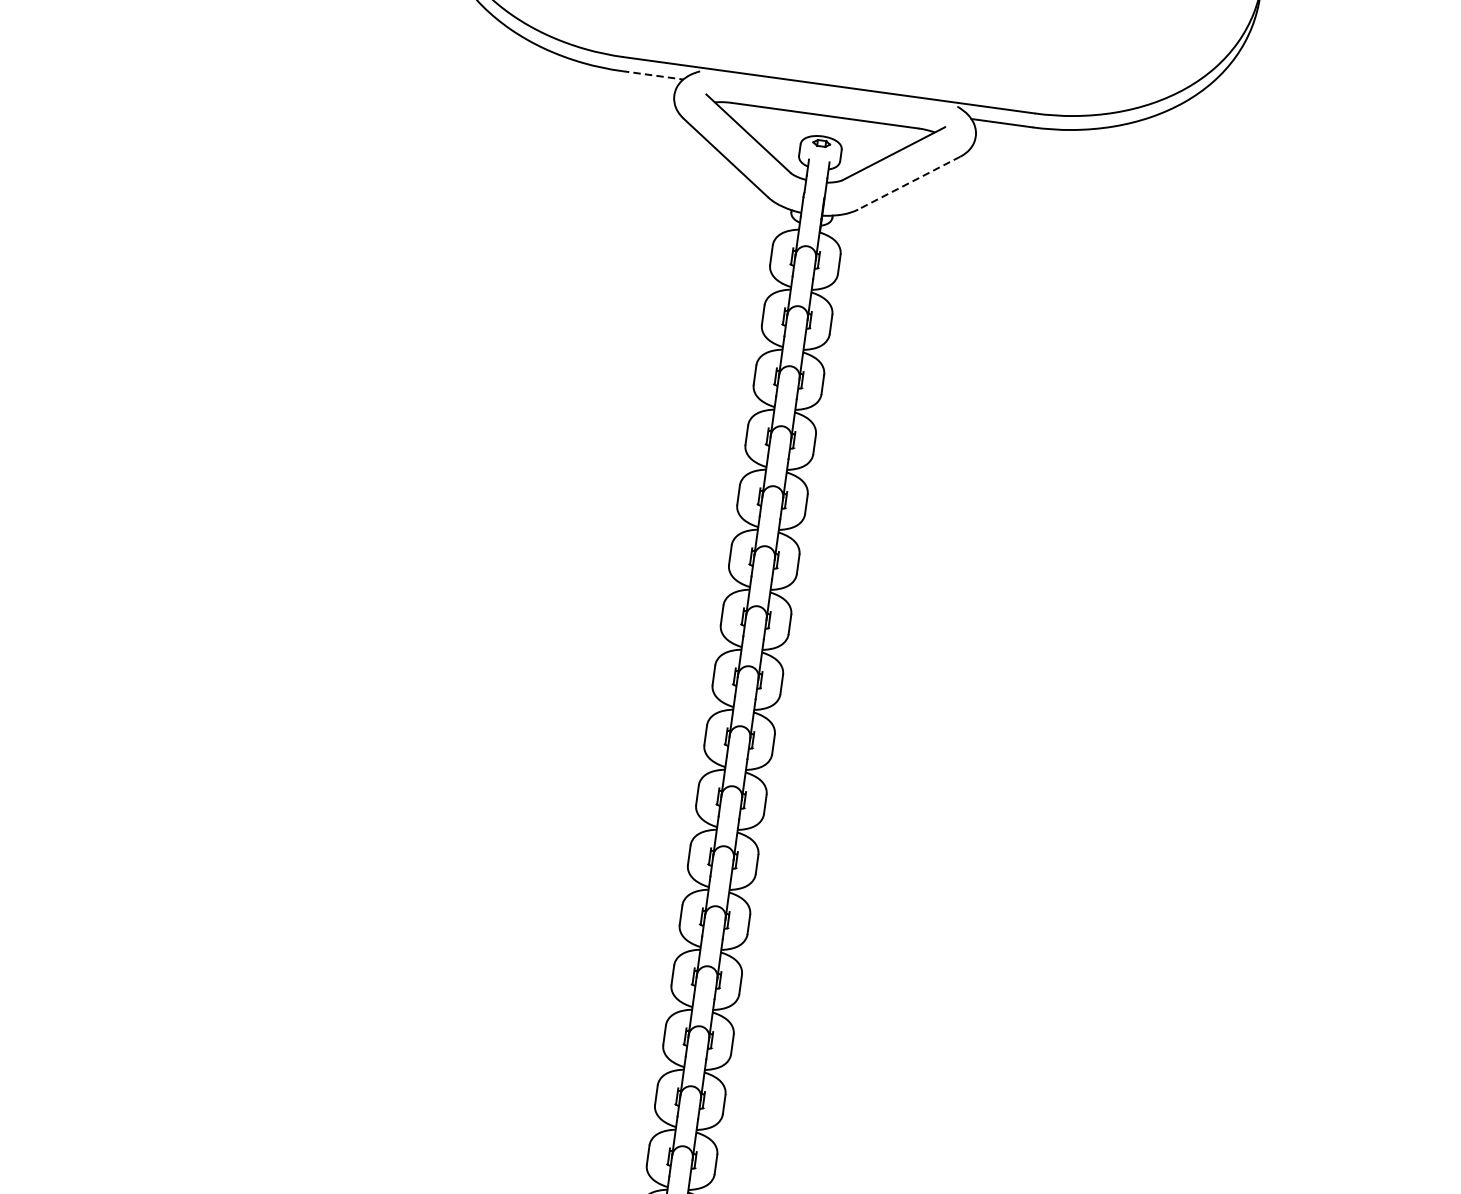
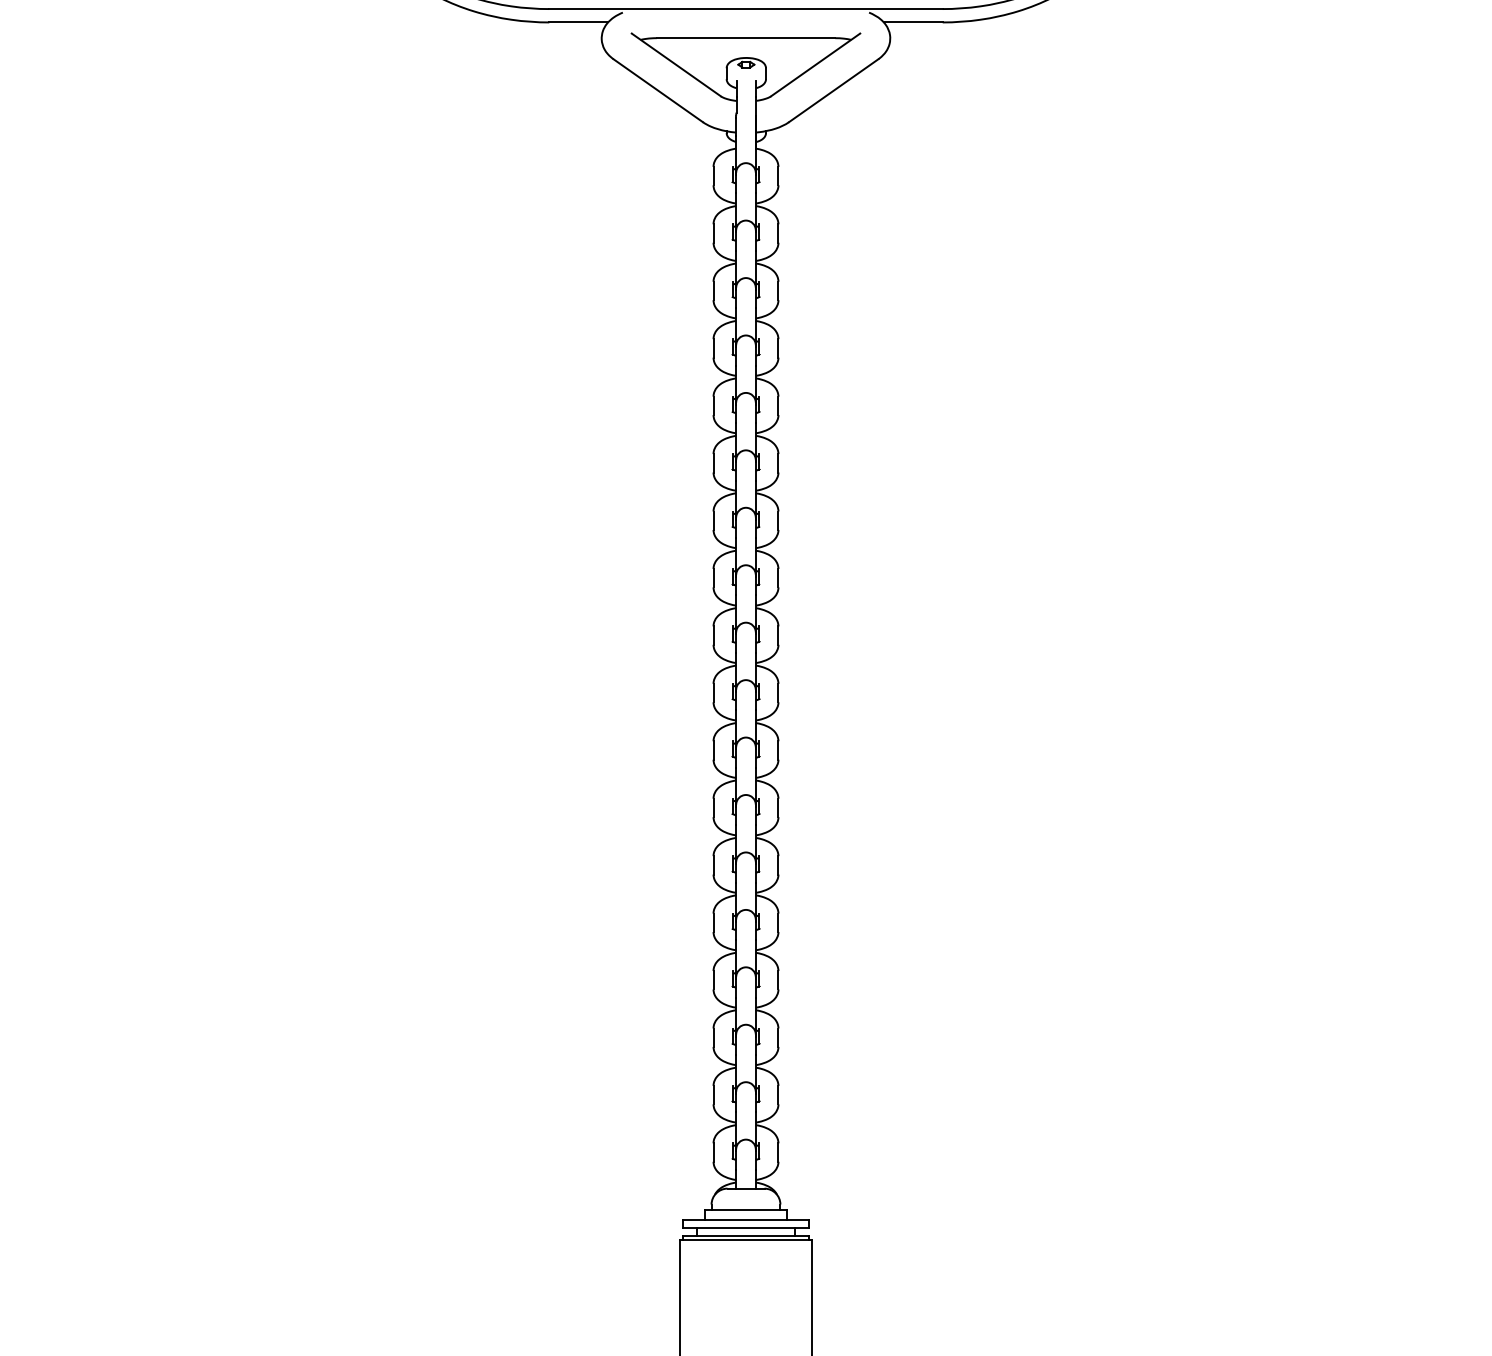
line: (653, 75) -> (579, 22), dashed -> solid
line: (909, 182) -> (833, 90), dashed -> solid

